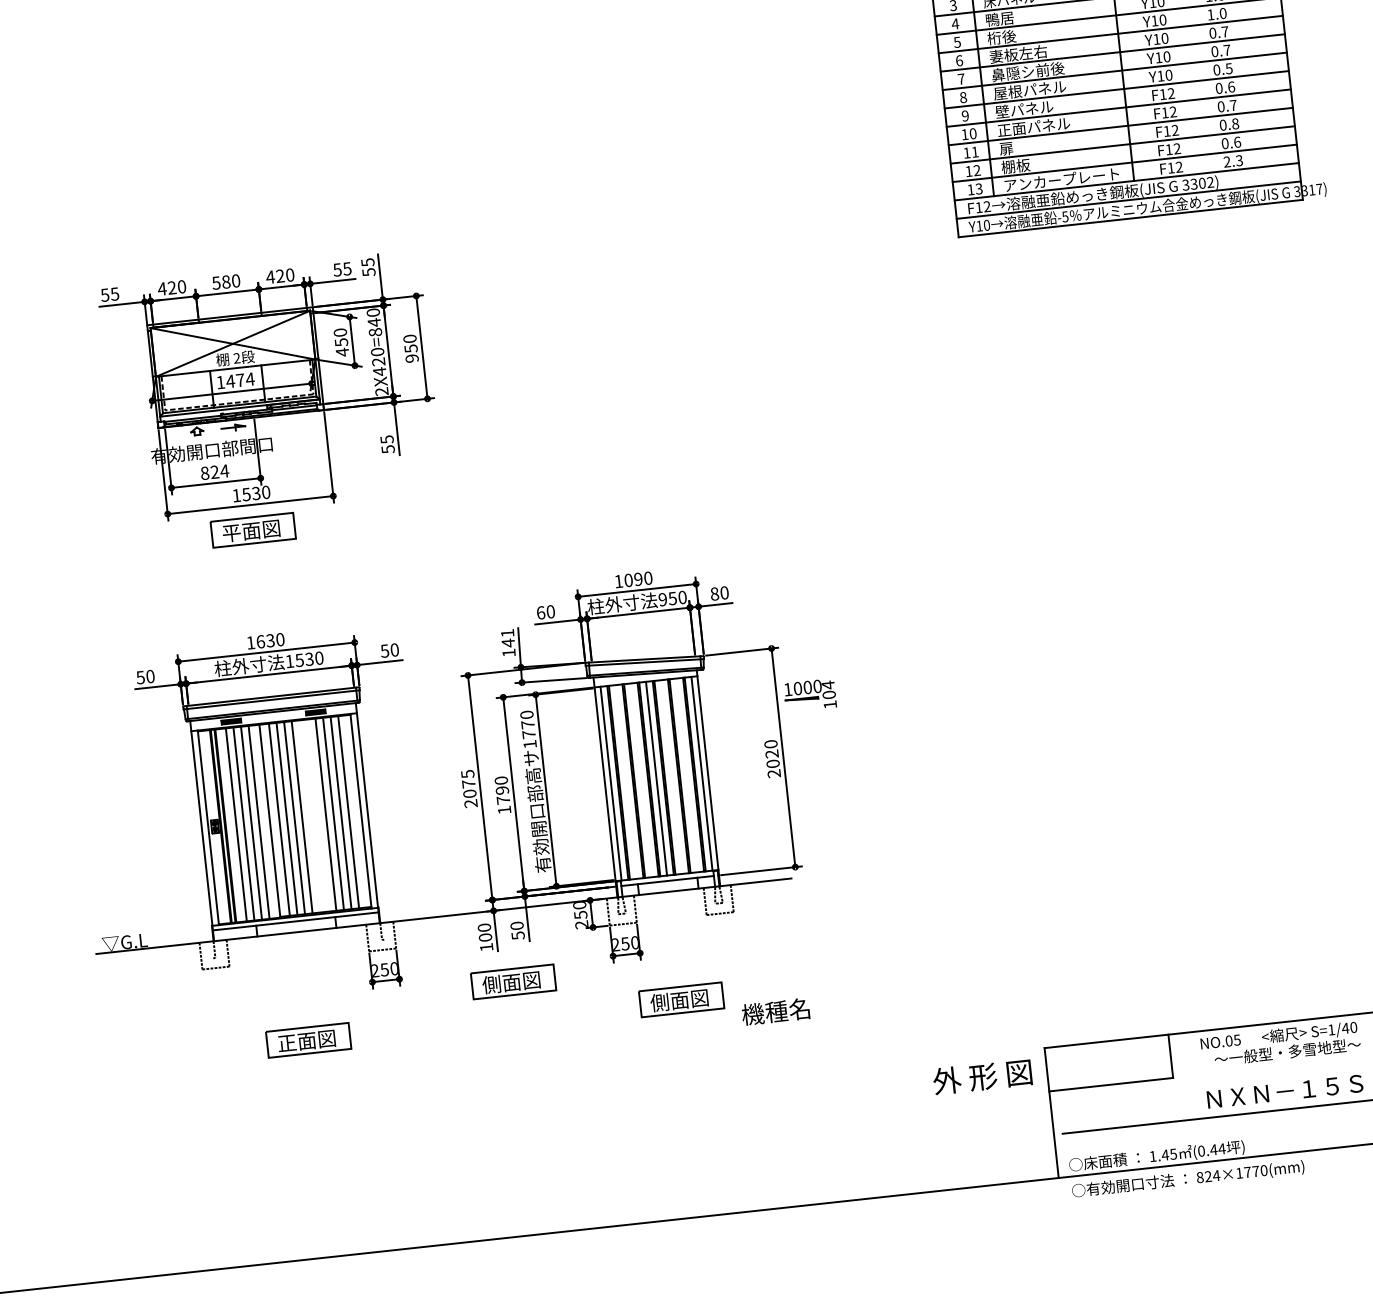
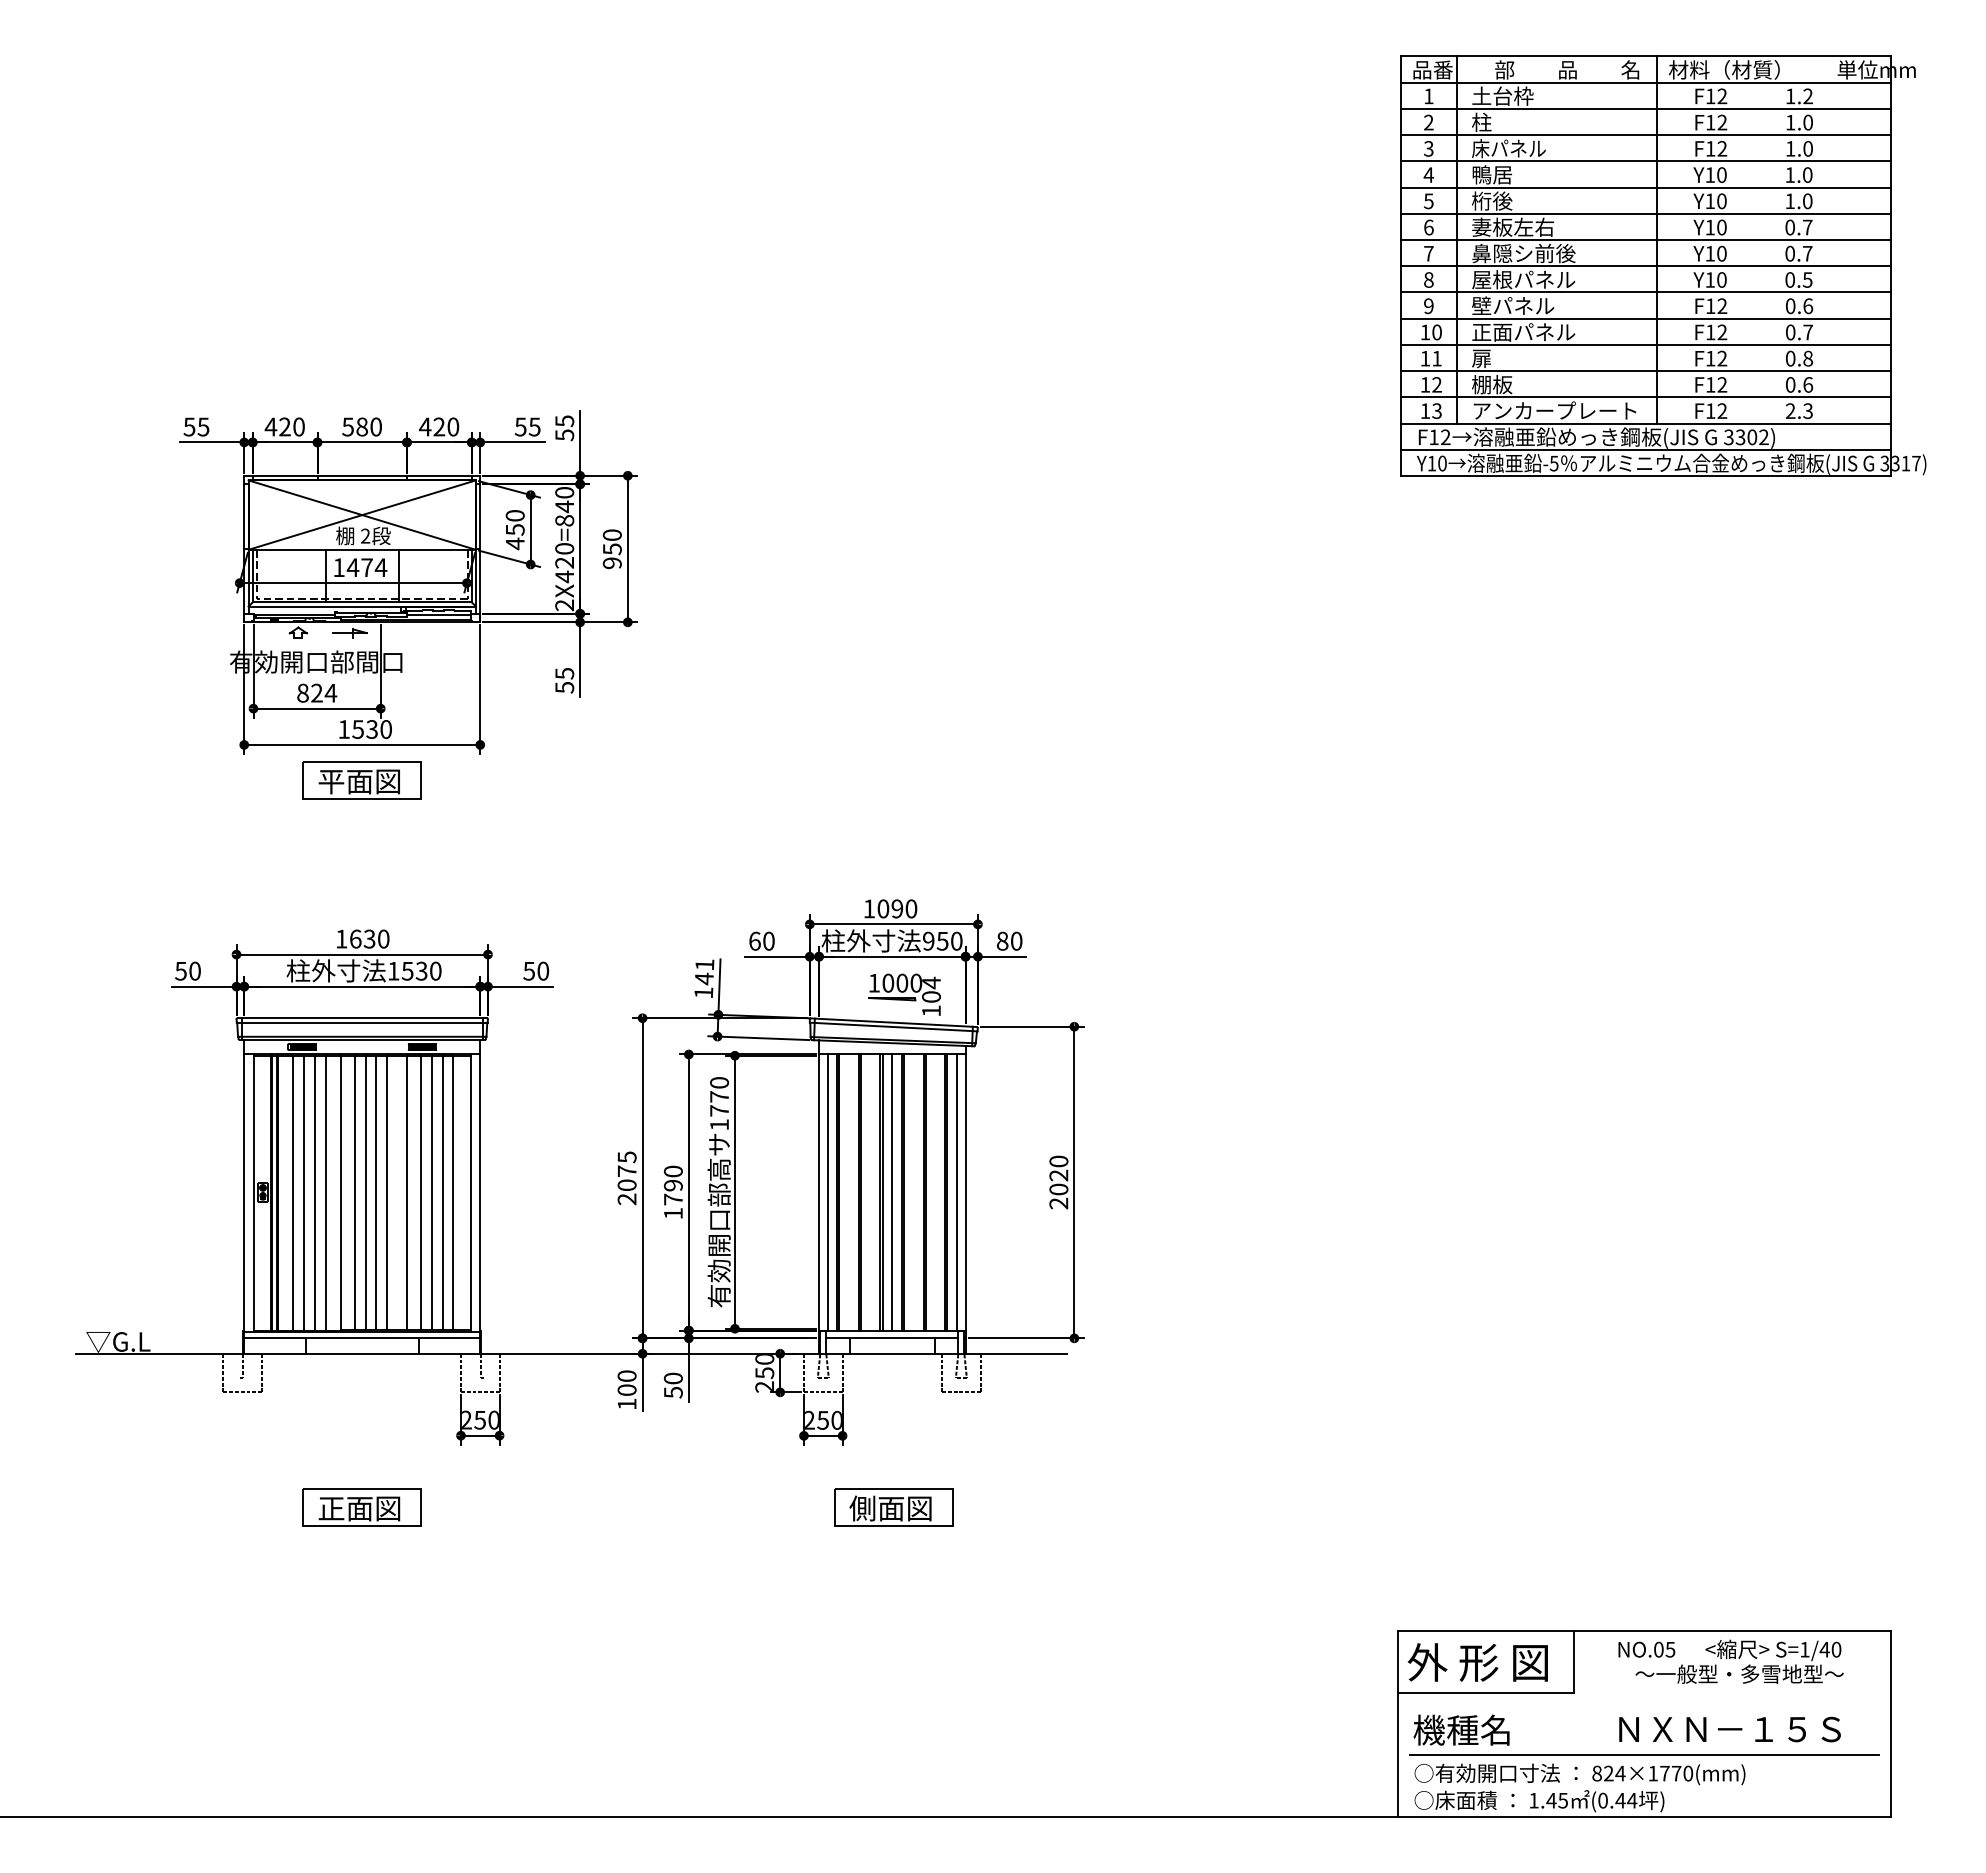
part: (810, 695) -> (904, 994), moved
line: (316, 815) -> (407, 1192), added
part: (513, 981) -> (659, 1456), removed
text: (775, 1011) -> (1461, 1729), moved
text: (982, 1076) -> (1477, 1662), moved
text: (1187, 1179) -> (1579, 1774), moved

